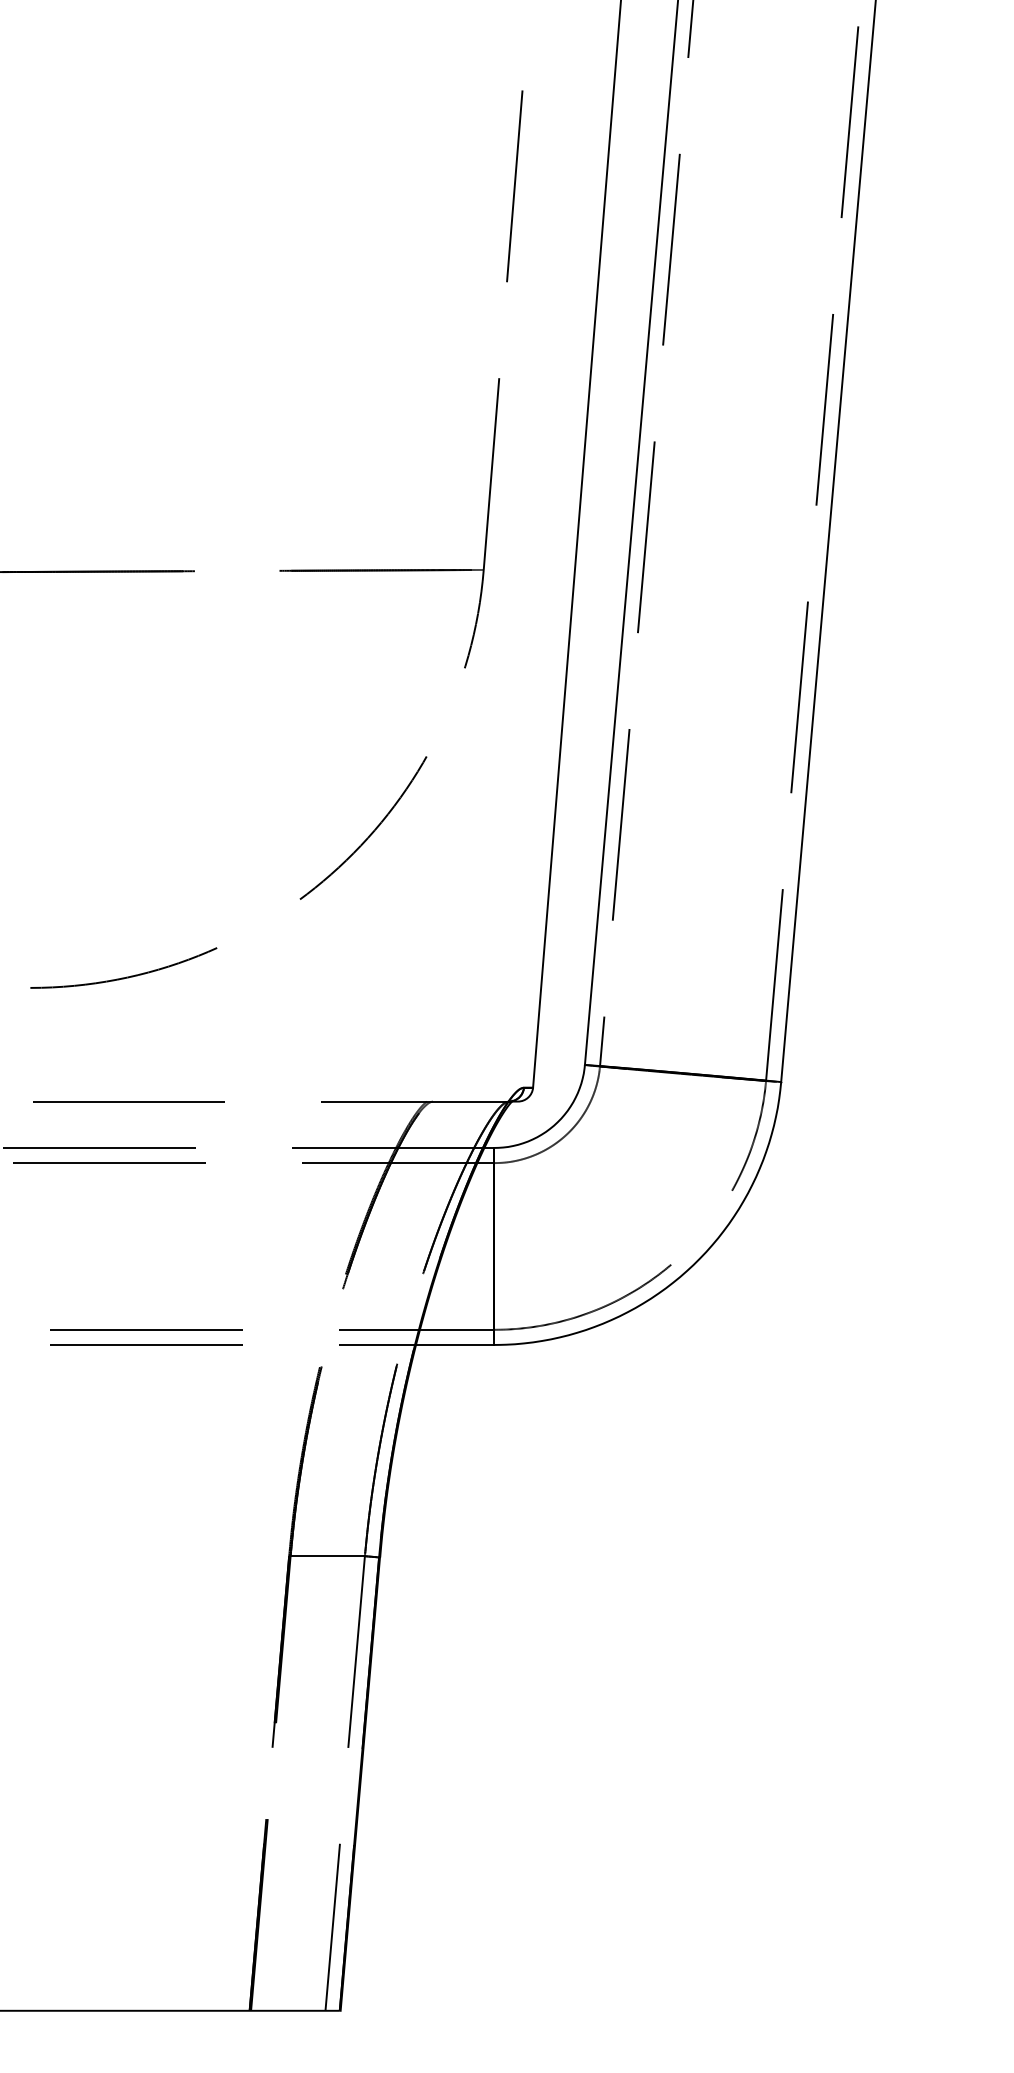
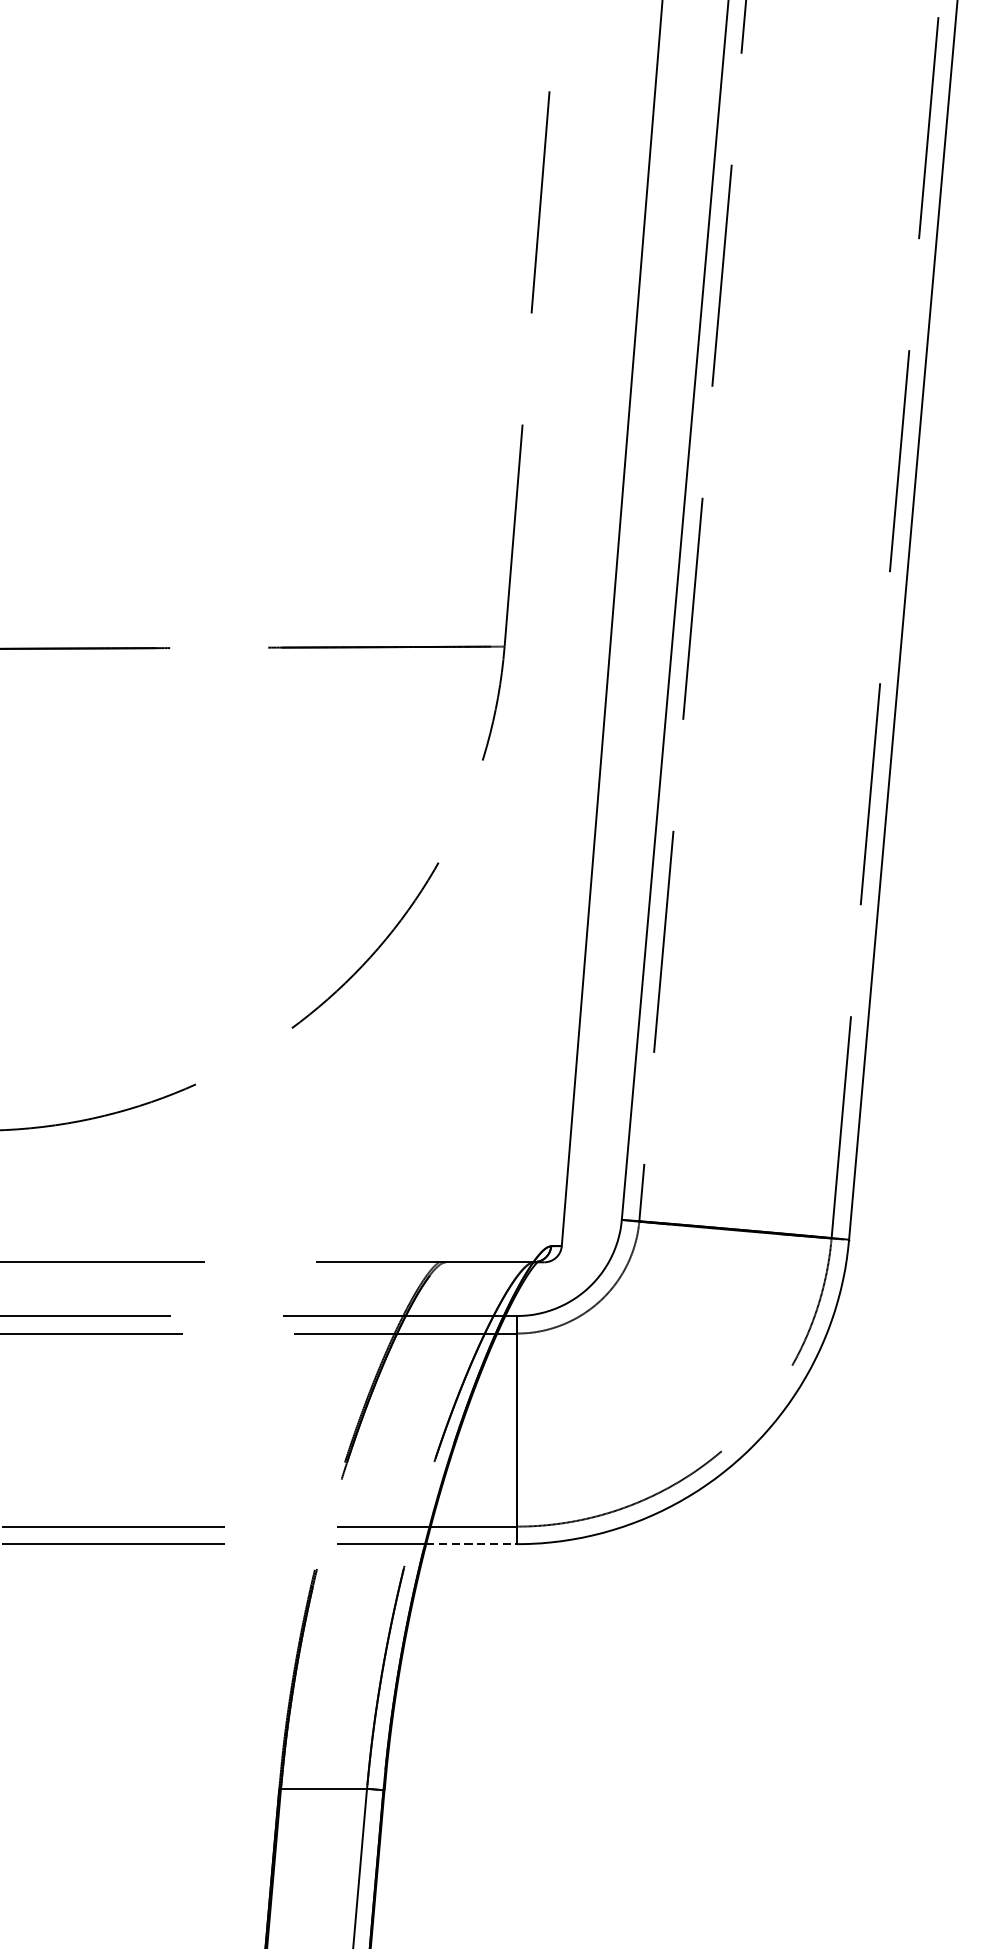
line: (455, 1344) -> (471, 1543), solid -> dashed

